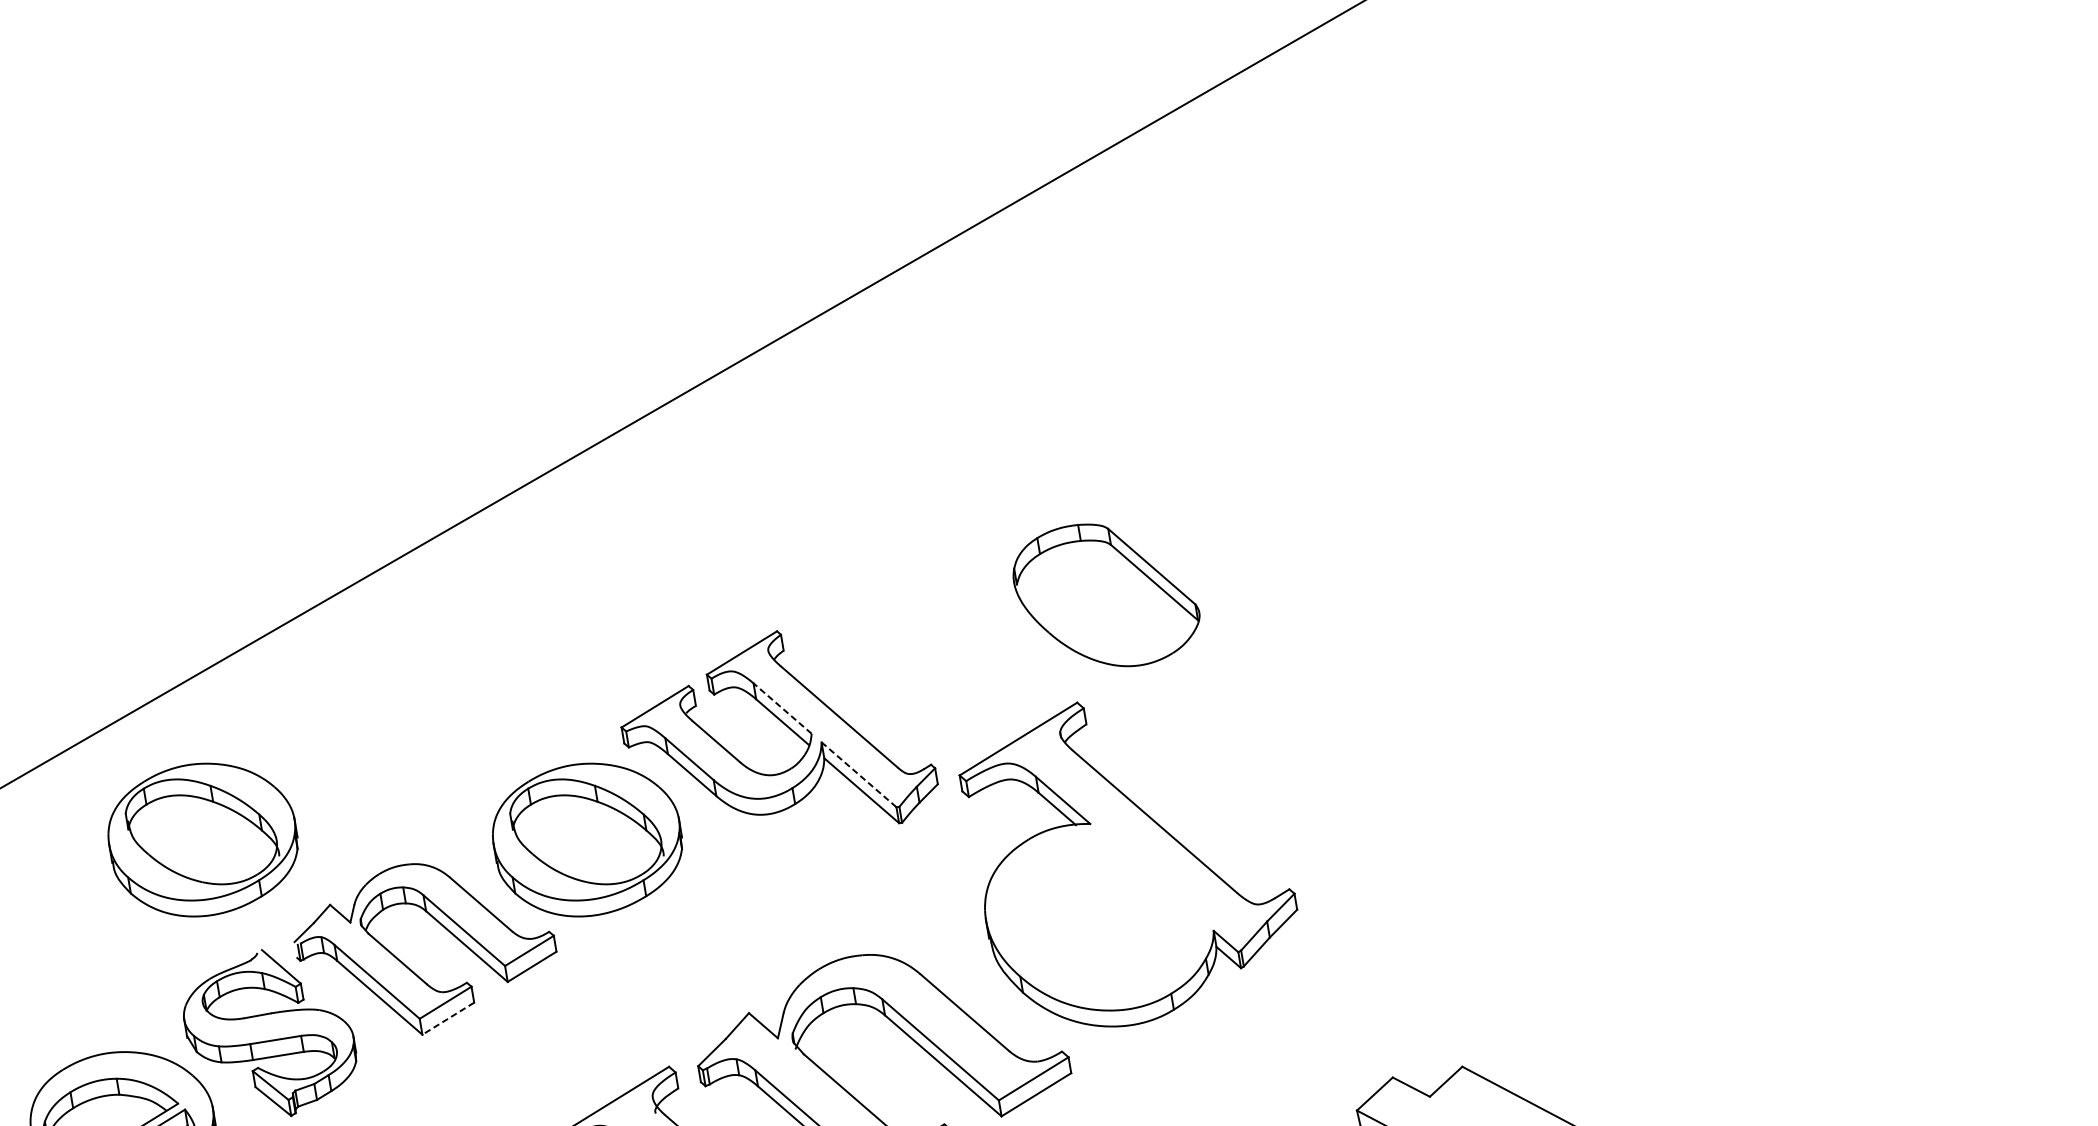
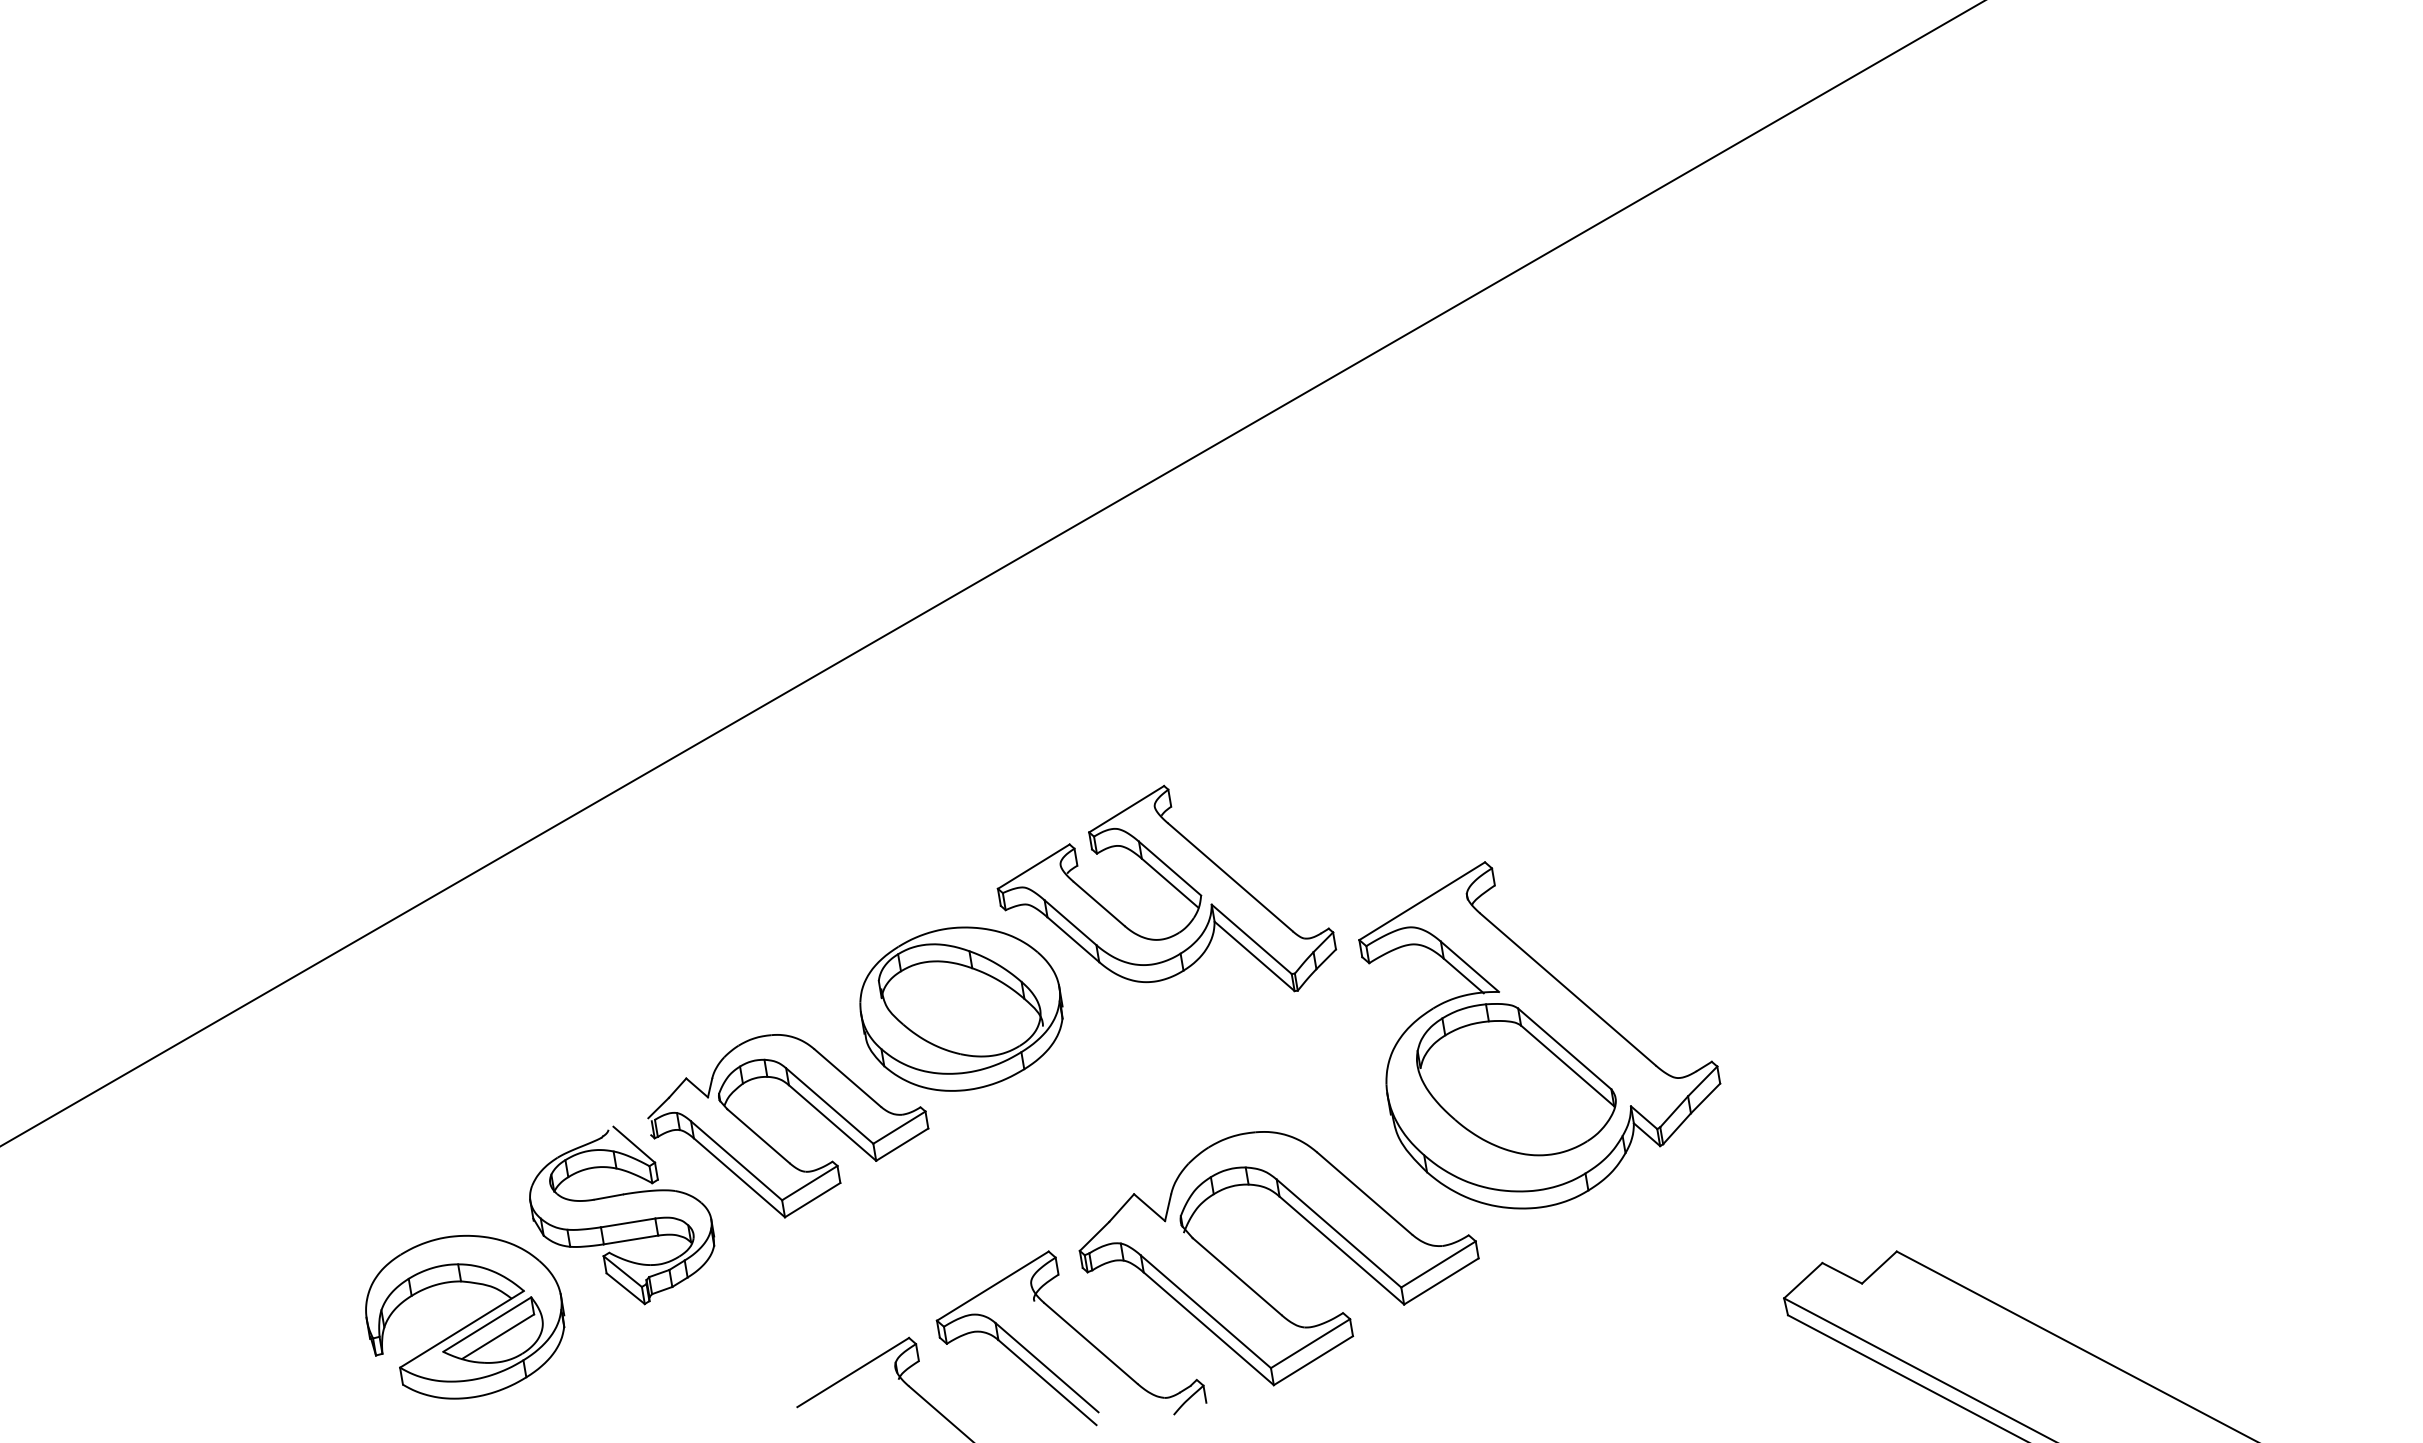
part: (1106, 595) -> (1516, 1079), moved
line: (782, 708) -> (1169, 868), dashed -> solid
line: (858, 774) -> (1251, 939), dashed -> solid
part: (203, 839) -> (550, 1008), removed
line: (448, 1019) -> (812, 1200), dashed -> solid

